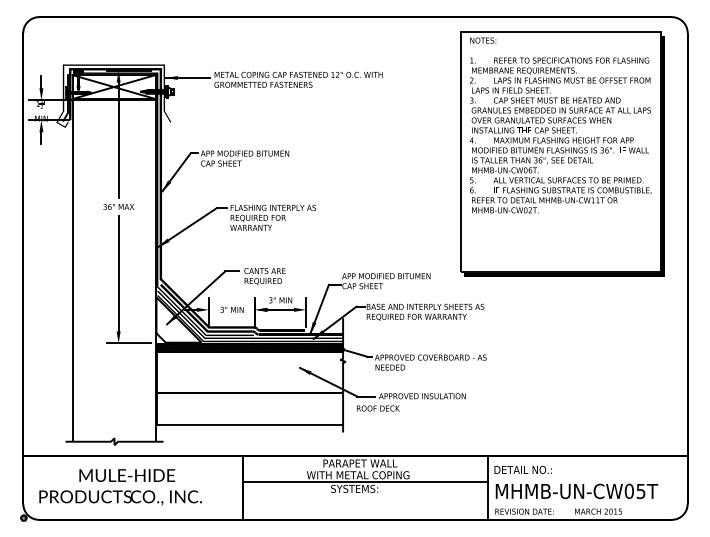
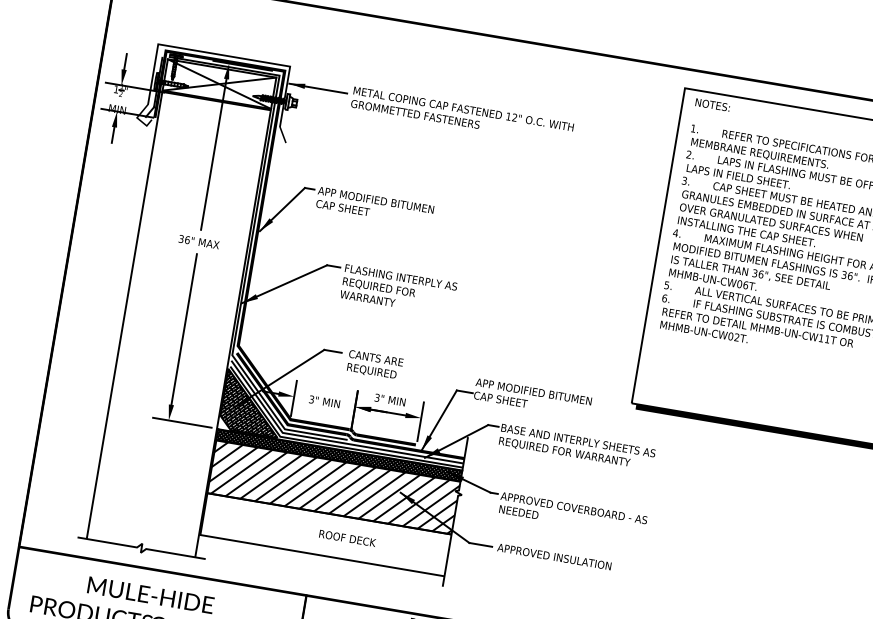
hatch: (178, 319) -> (252, 402), added
hatch: (249, 372) -> (333, 487), added
text: (378, 408) -> (347, 538), moved

